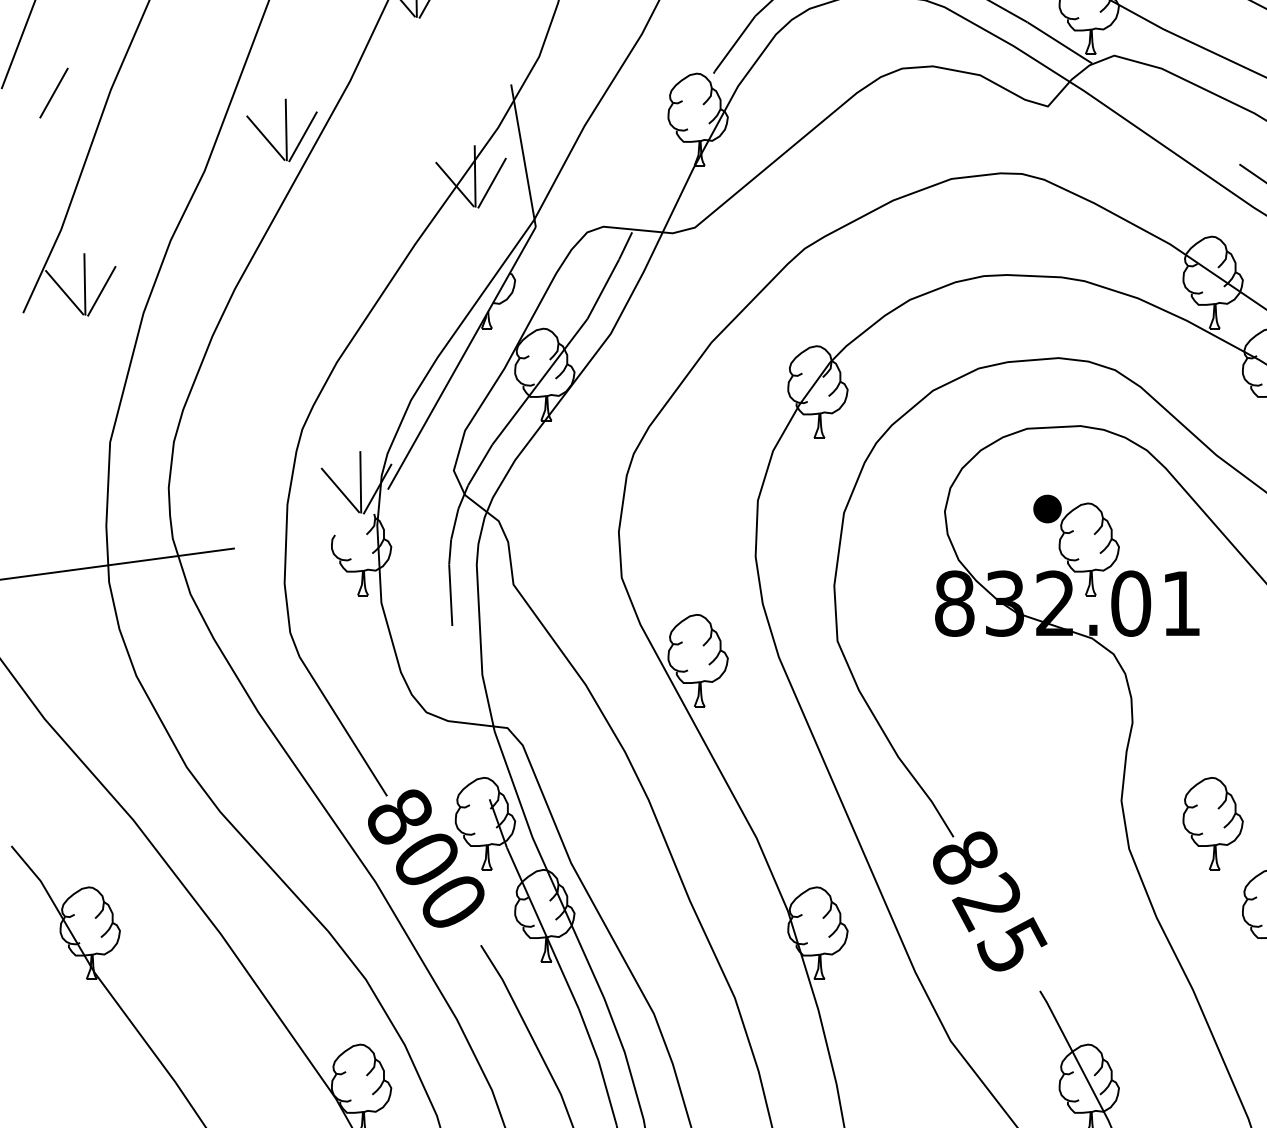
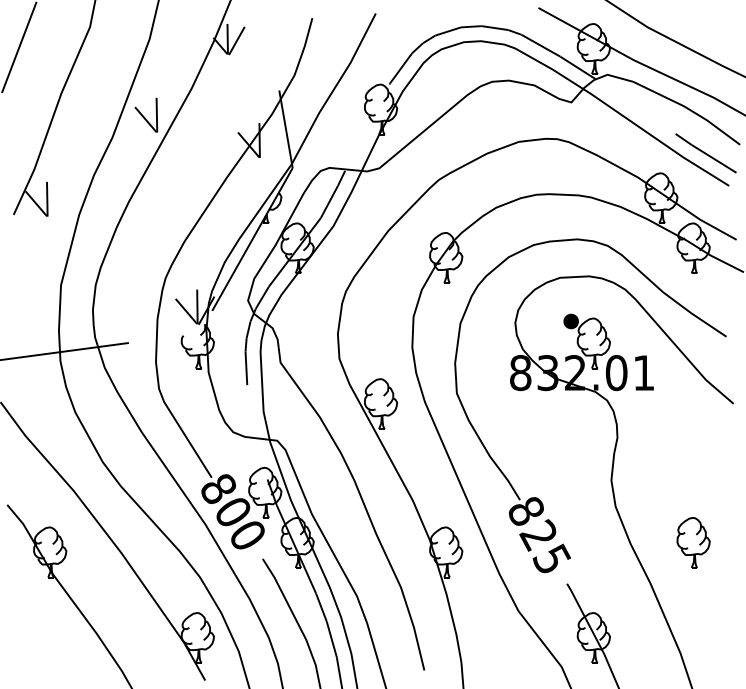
line: (54, 91) -> (30, 94), removed
line: (302, 135) -> (165, 118), removed
line: (491, 181) -> (268, 143), removed
line: (101, 290) -> (56, 202), removed
part: (1213, 823) -> (661, 492), removed

